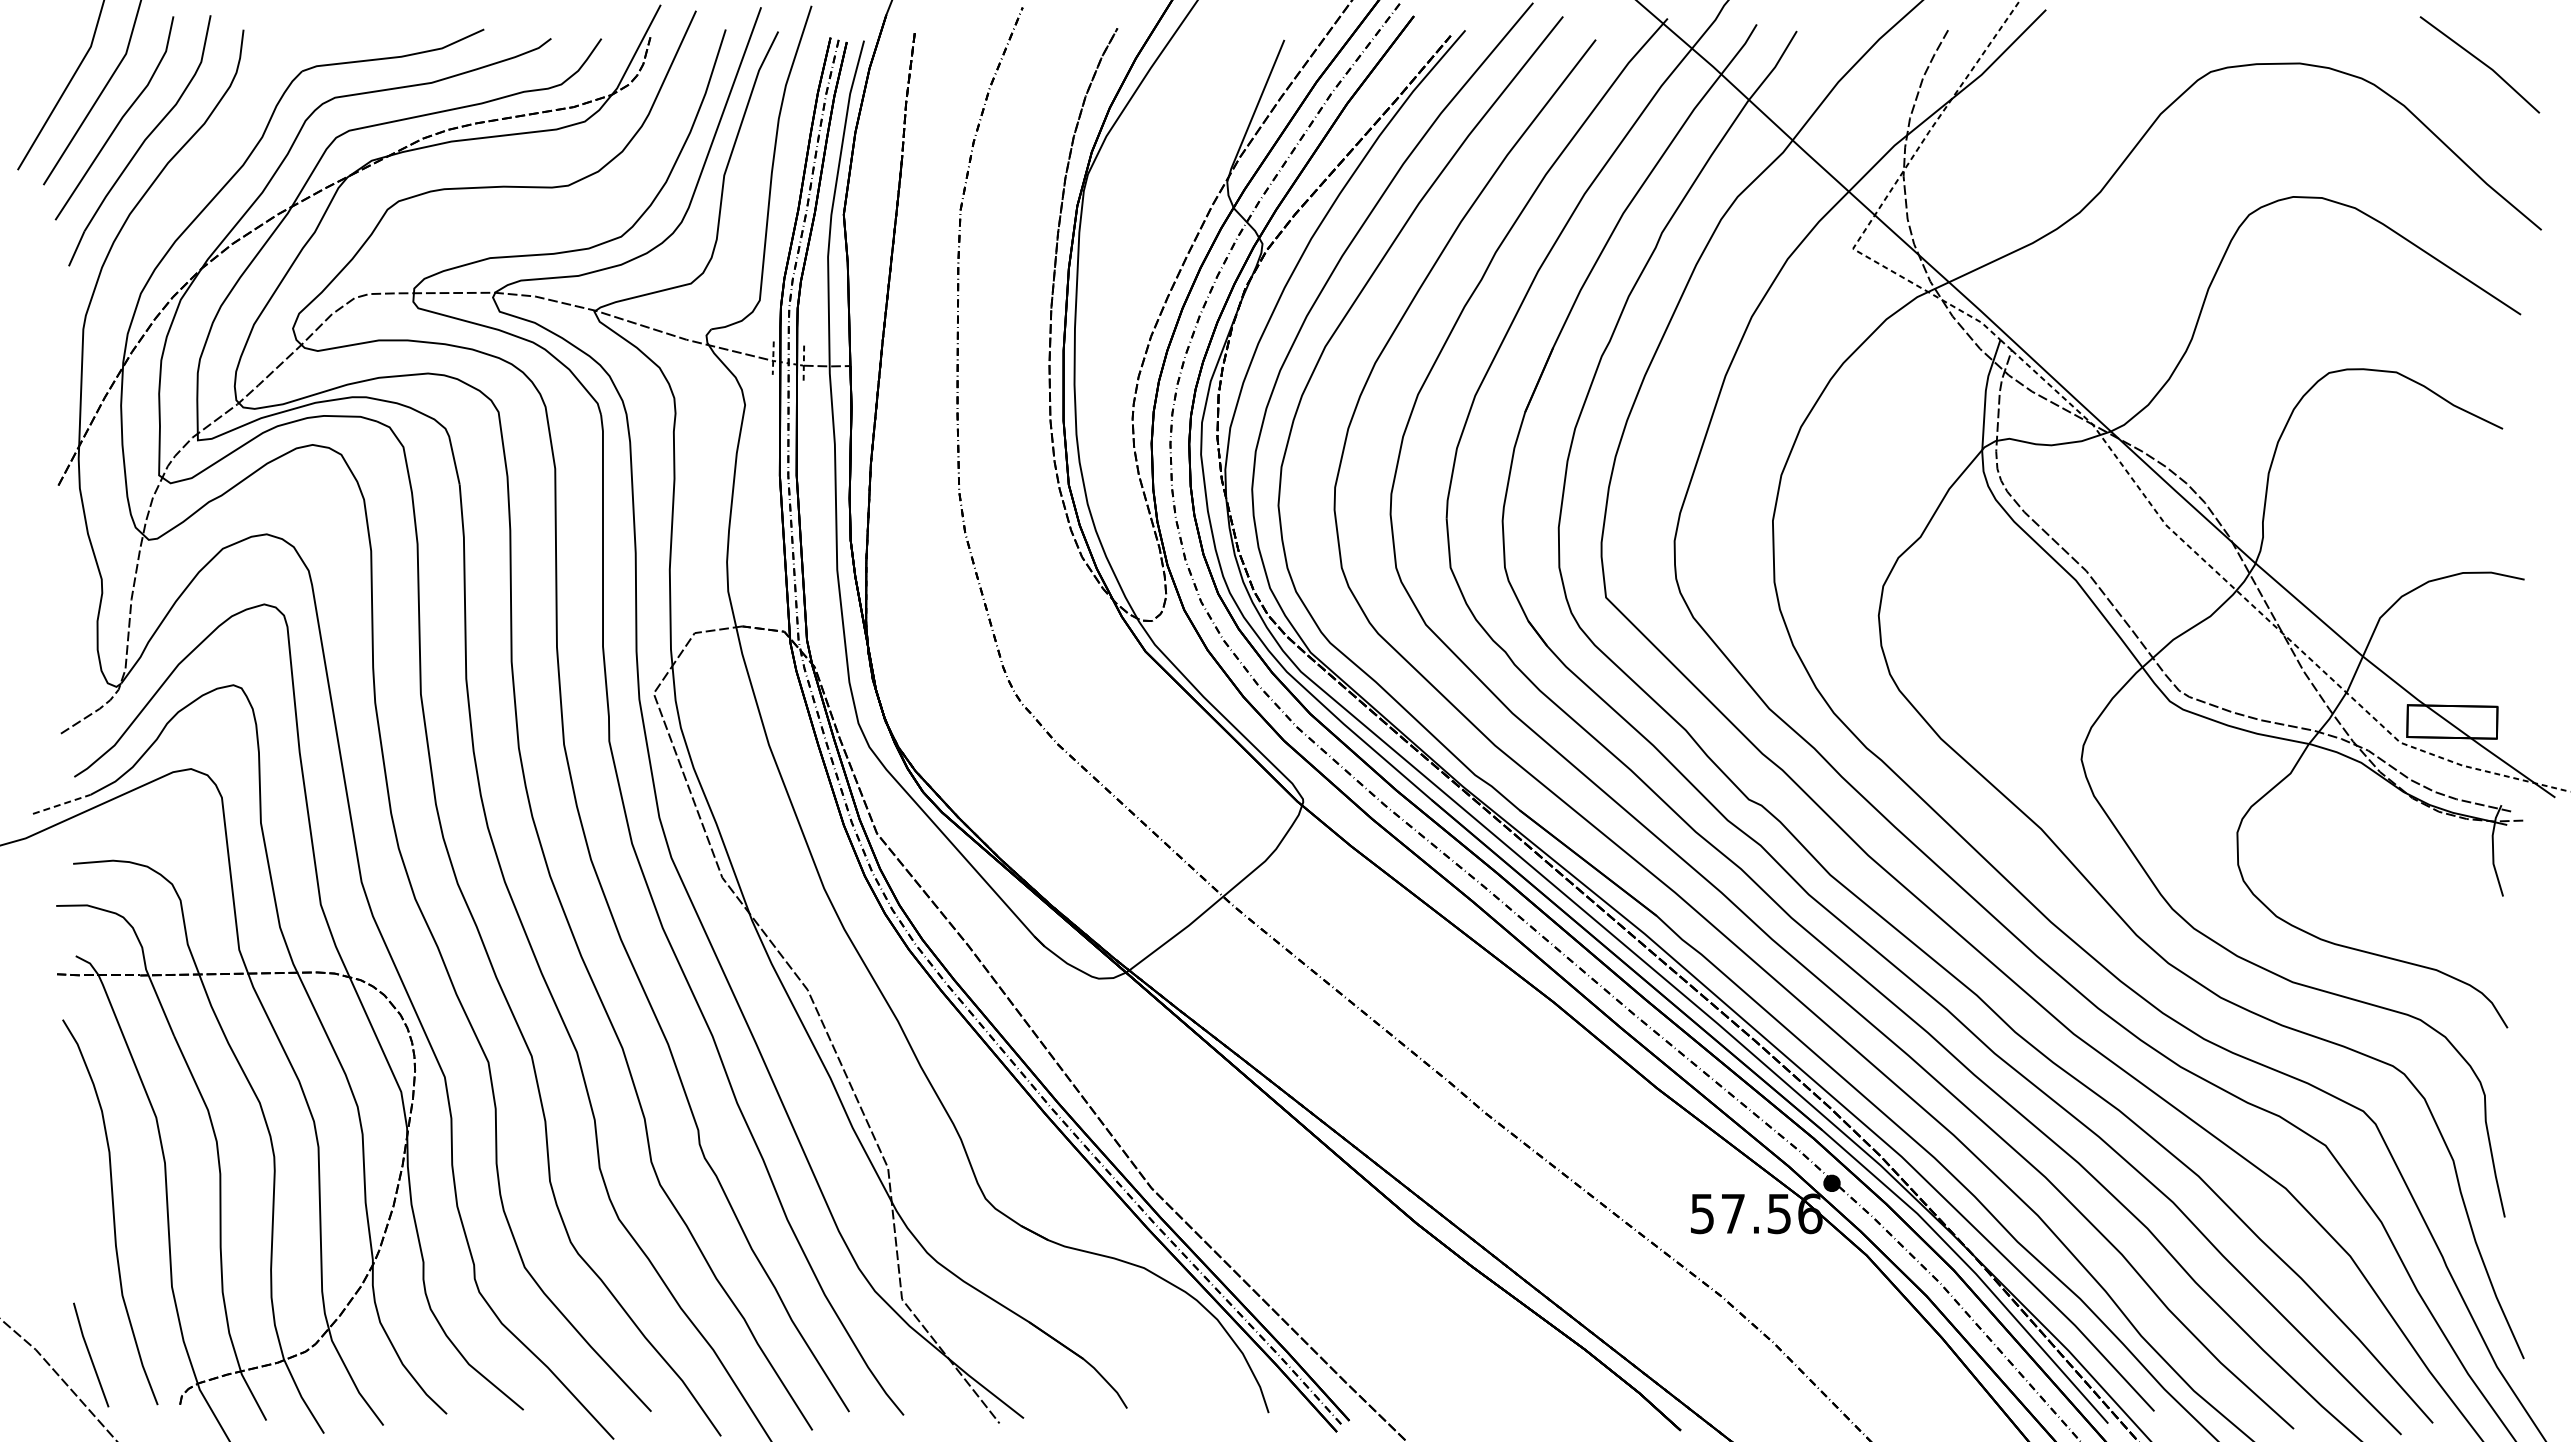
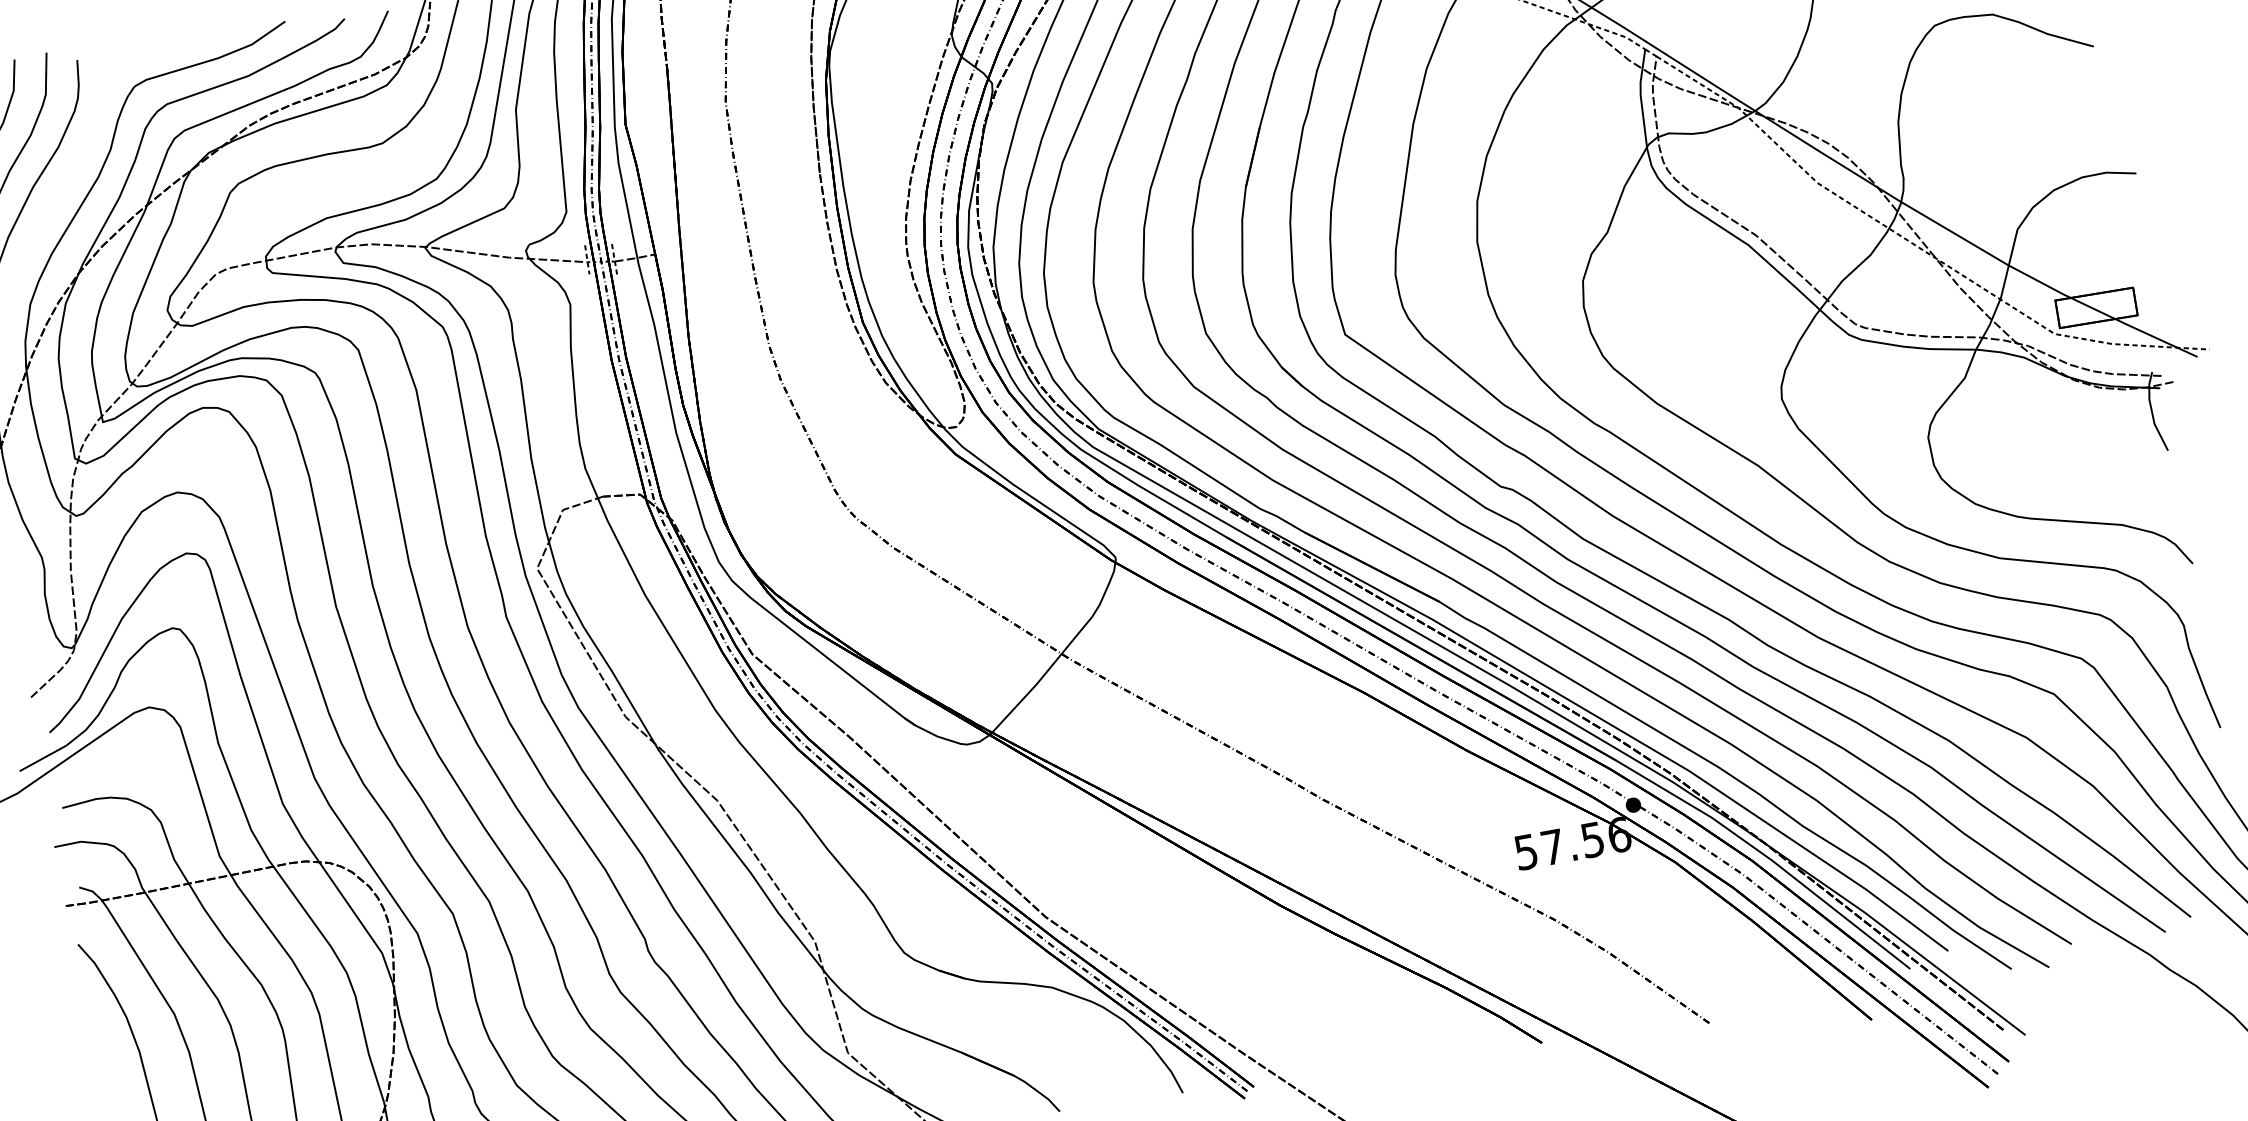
line: (62, 804) -> (43, 758), dashed -> solid

